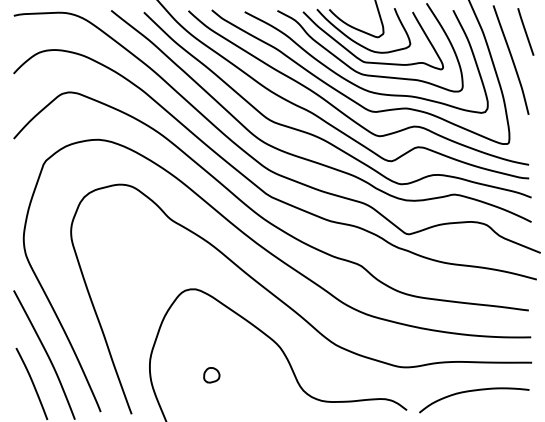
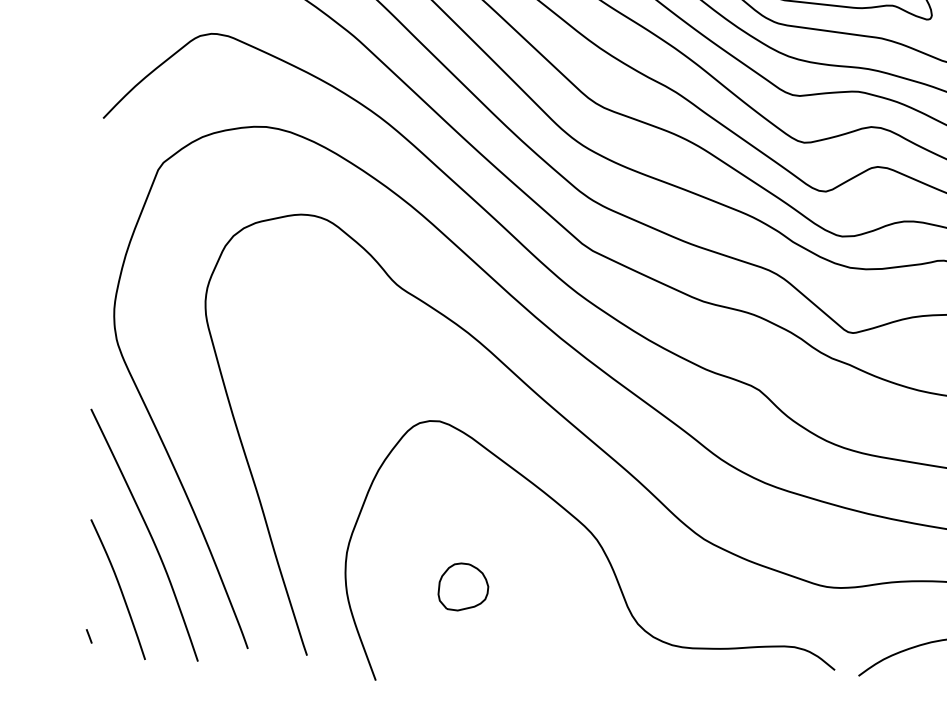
part: (211, 375) -> (463, 587), size x1.67
line: (17, 408) -> (88, 635), added

